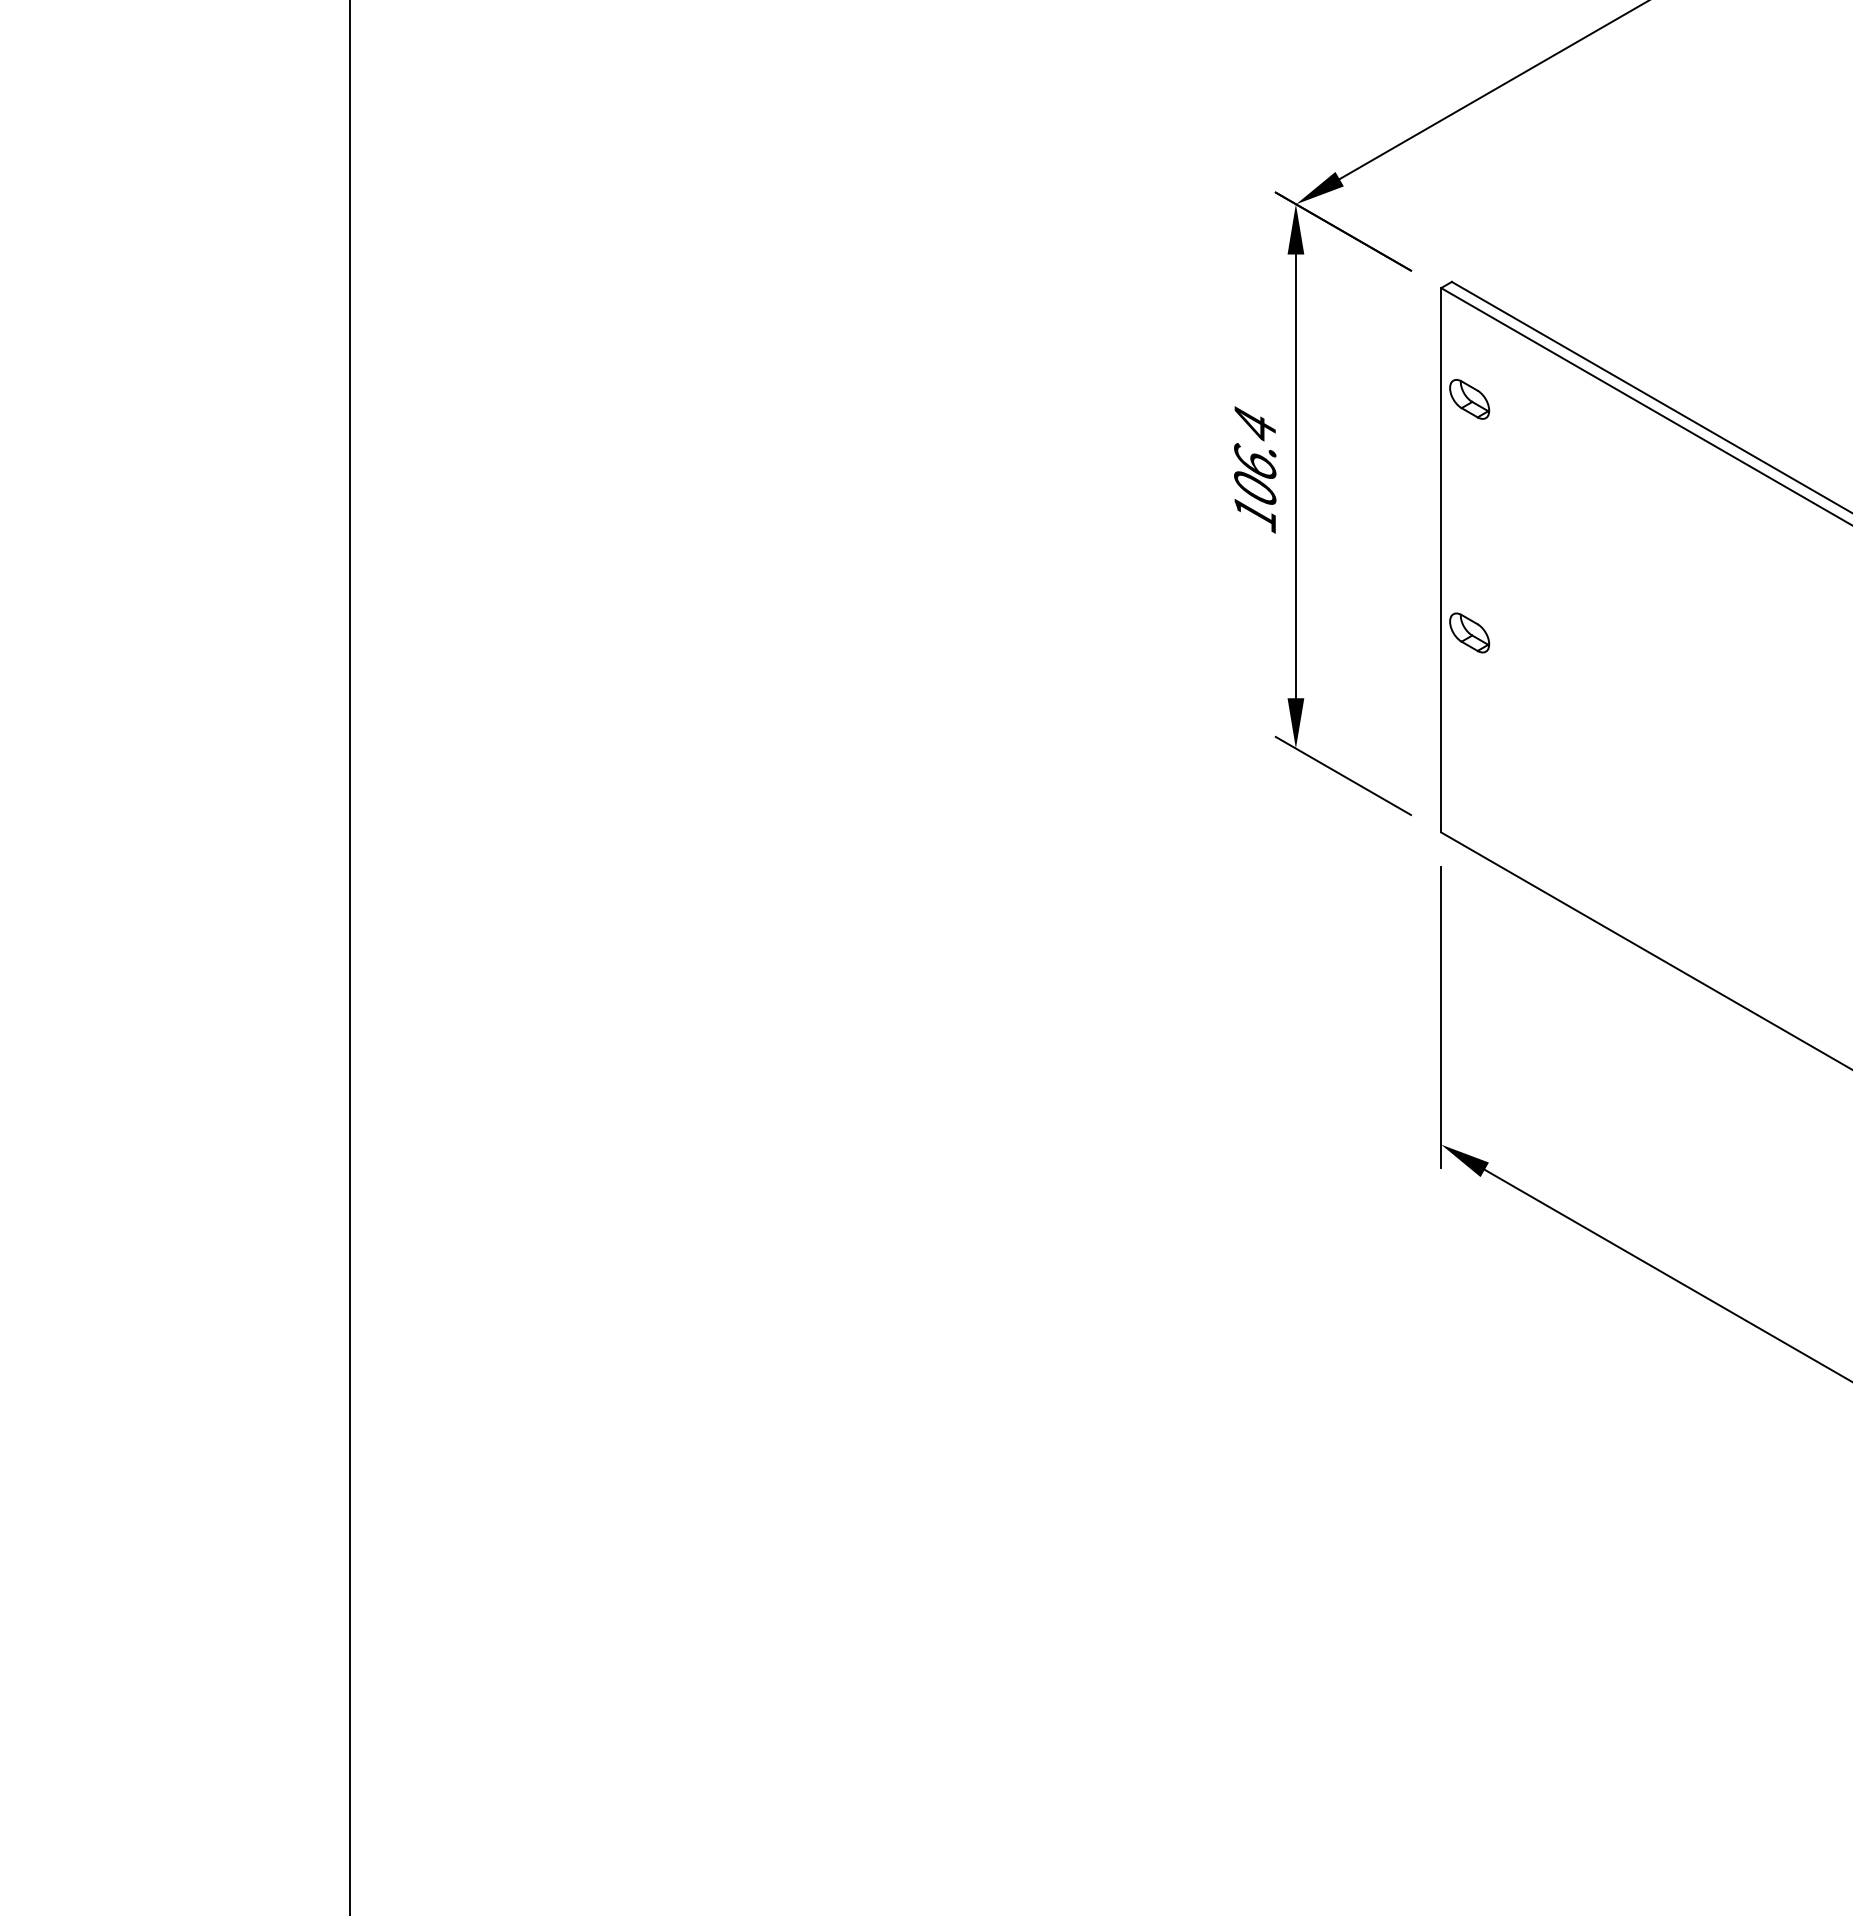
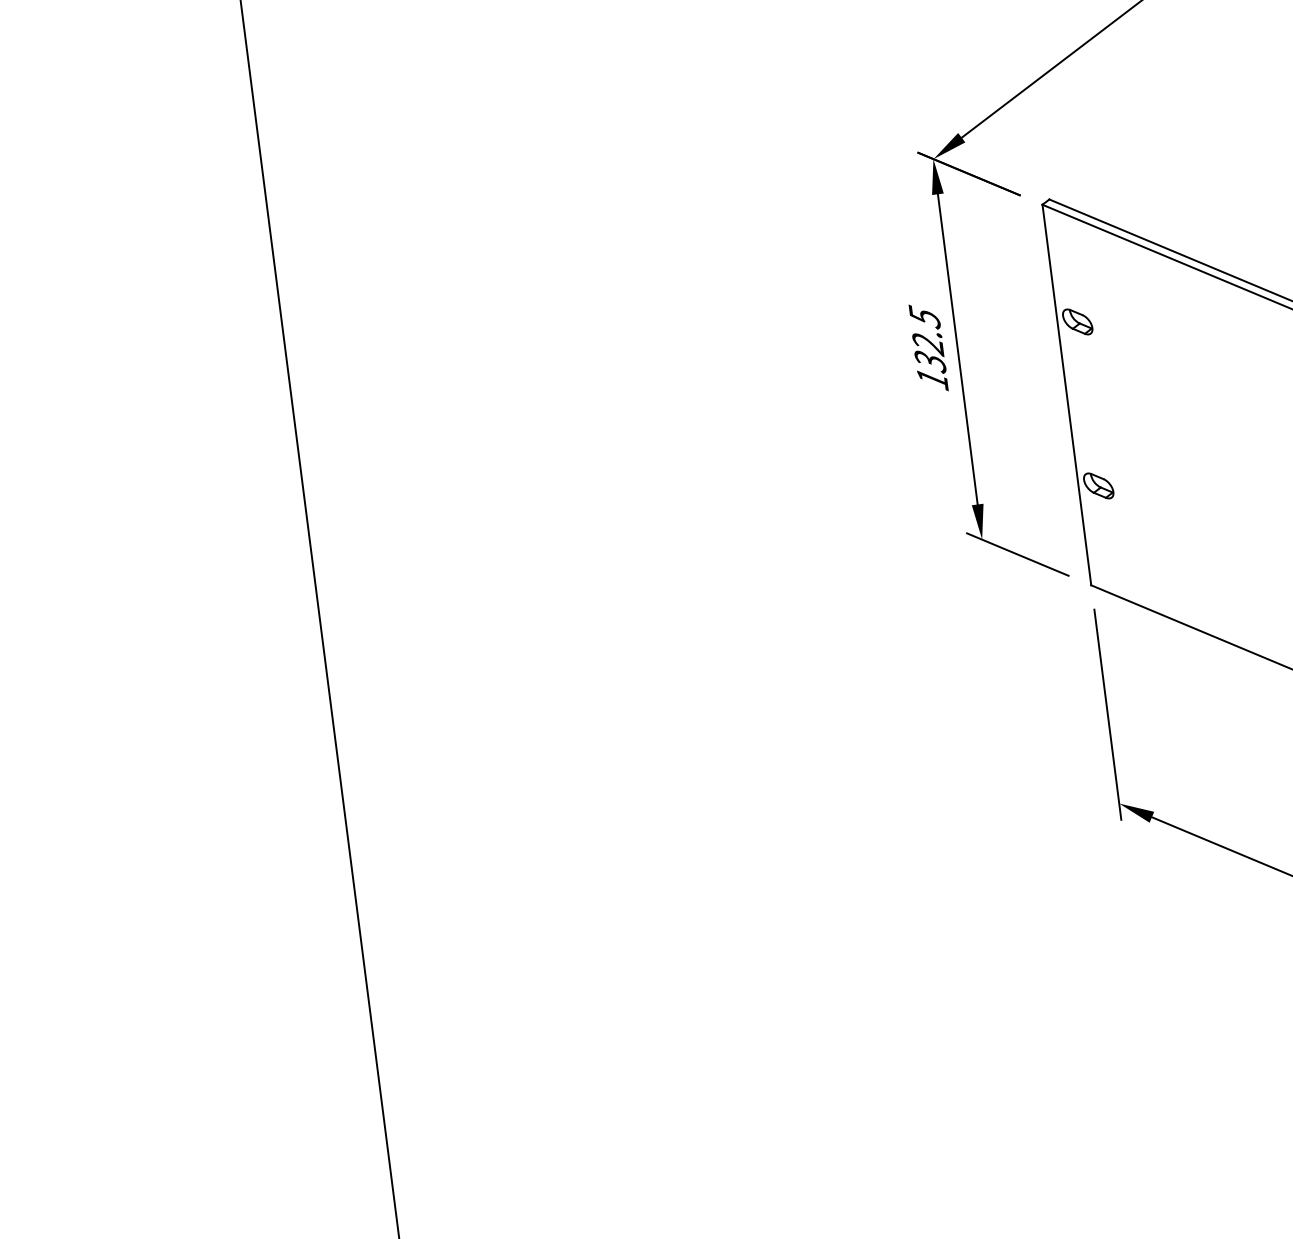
part: (1469, 399) -> (1077, 322), moved
text: (1255, 456) -> (927, 339), 106.4 -> 132.5
part: (1469, 632) -> (1098, 485), moved

